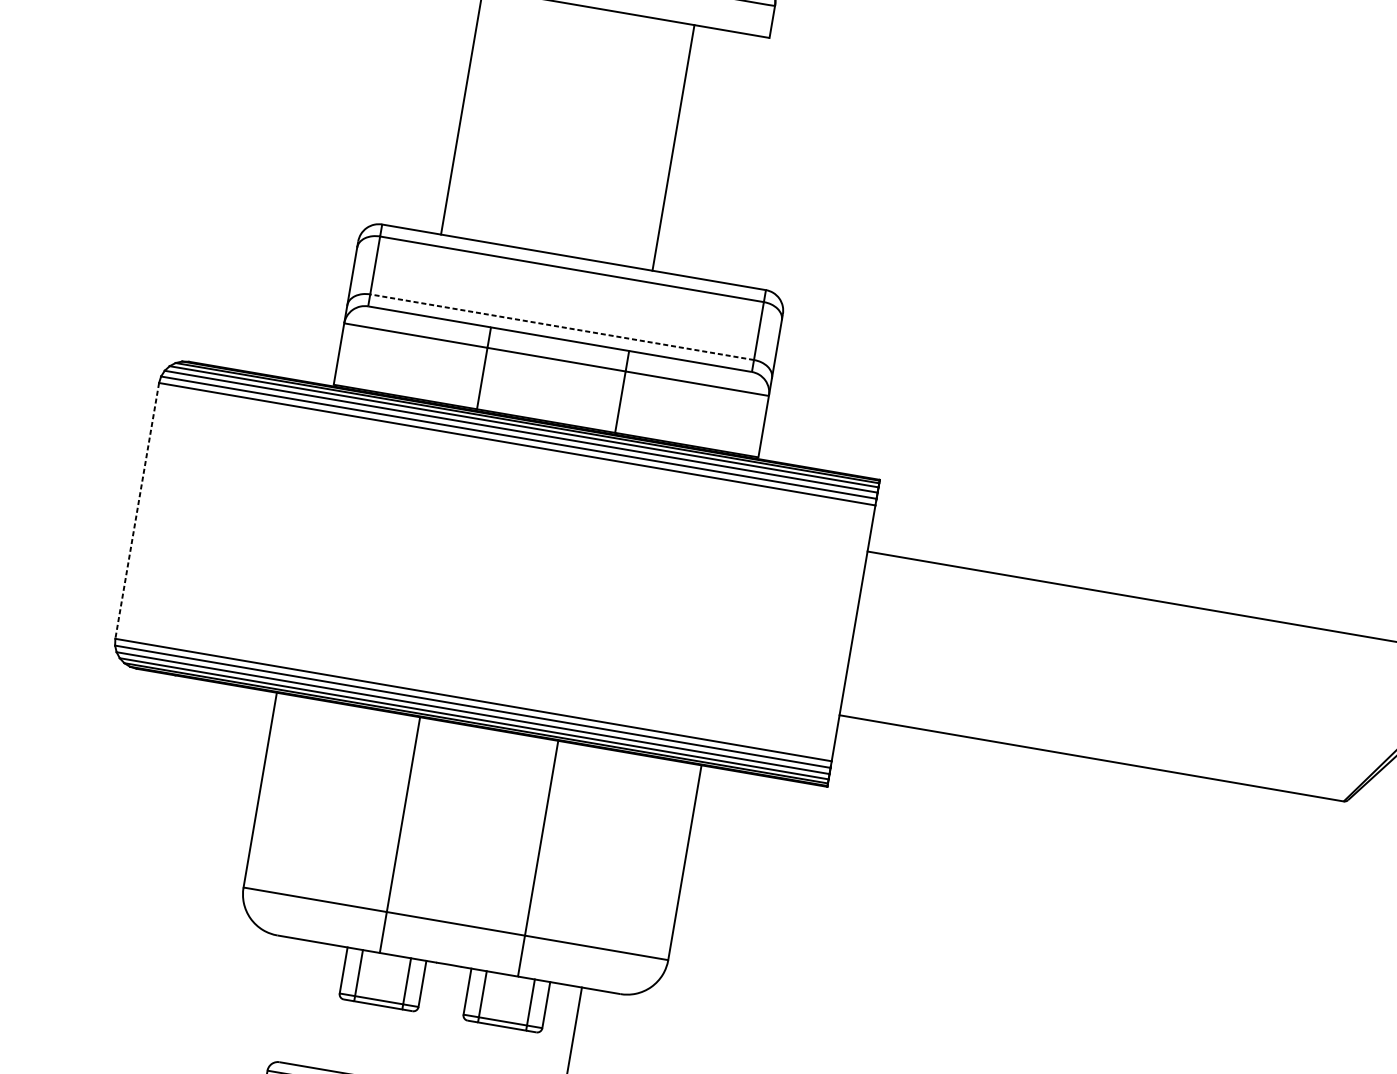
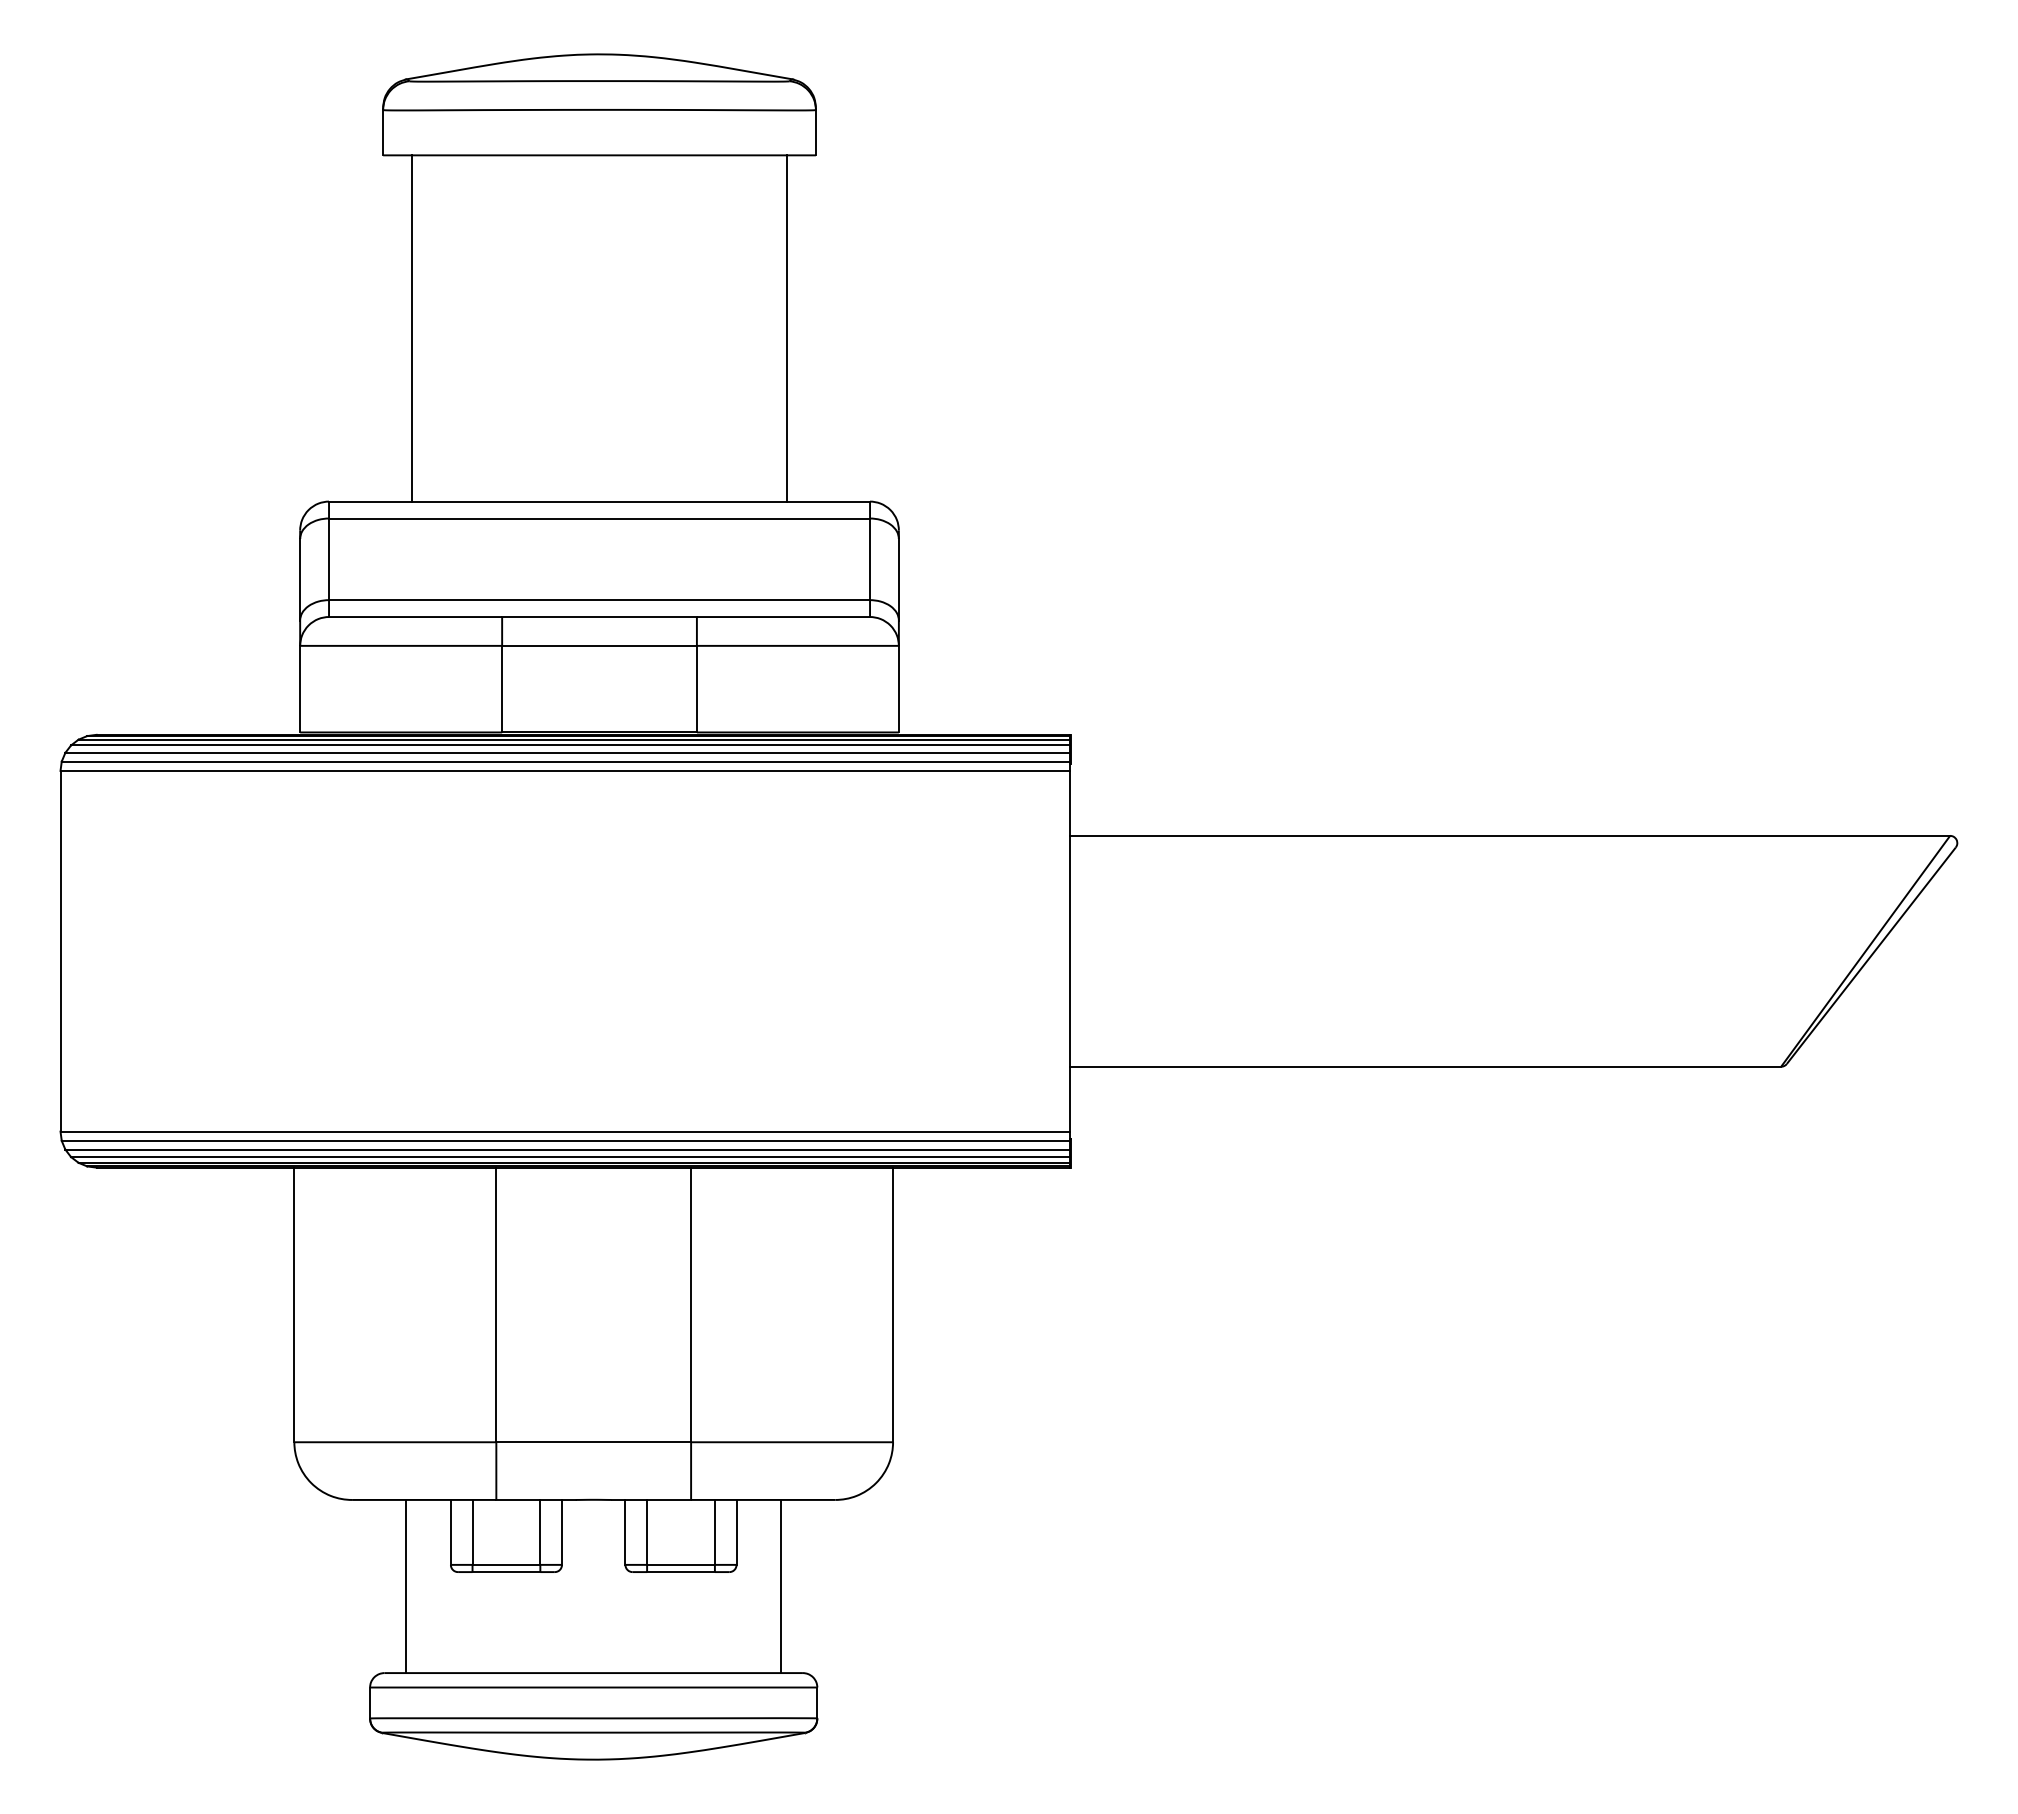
line: (673, 148) -> (787, 328), moved
line: (562, 327) -> (599, 600), dashed -> solid
line: (137, 511) -> (60, 951), dashed -> solid
line: (305, 1003) -> (406, 1586), added

